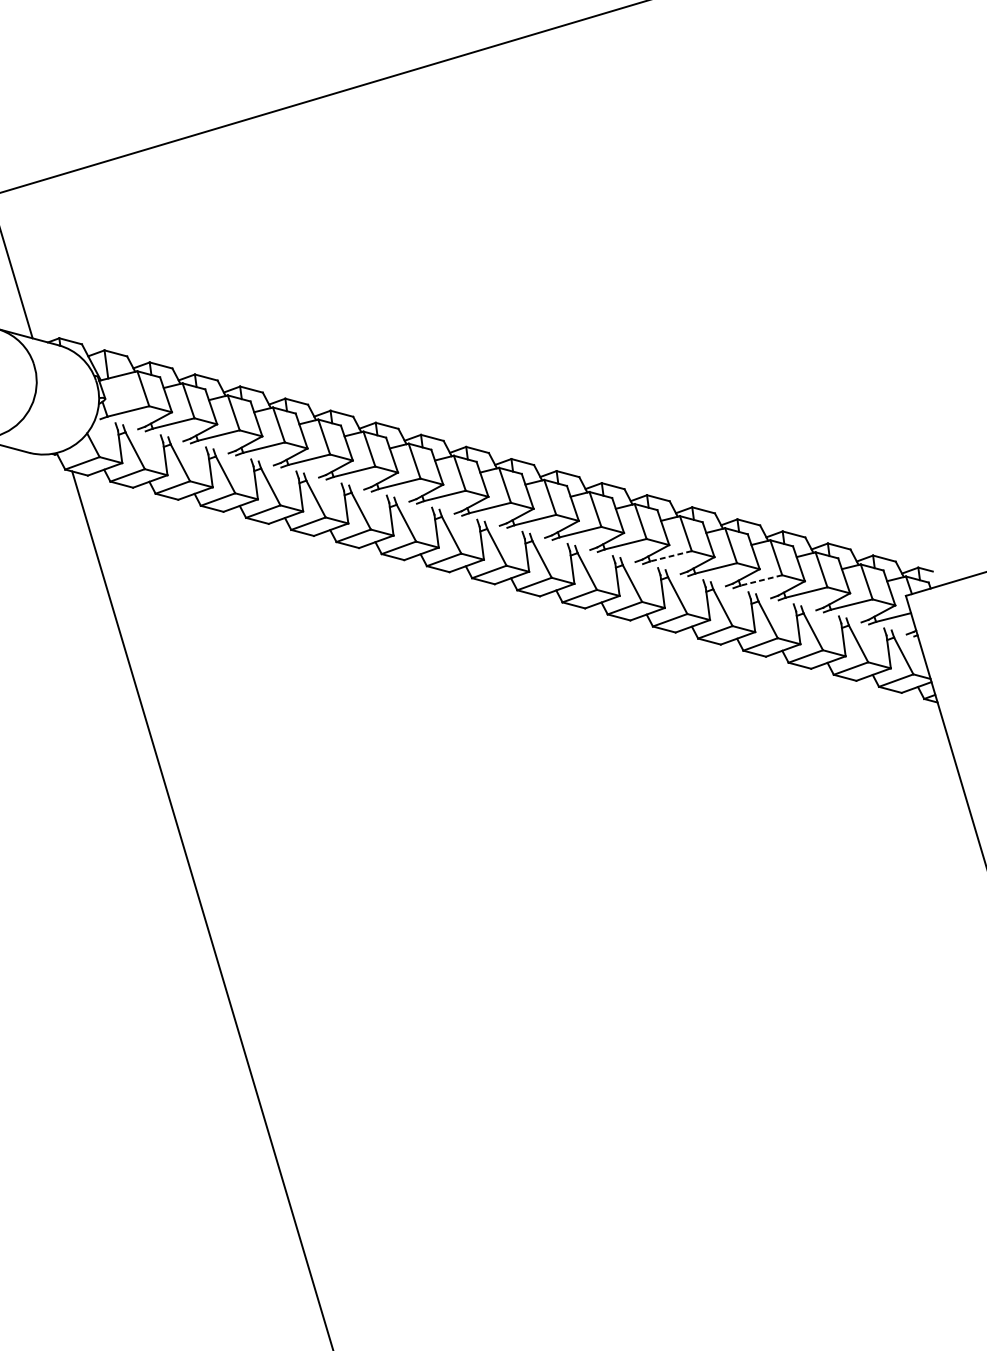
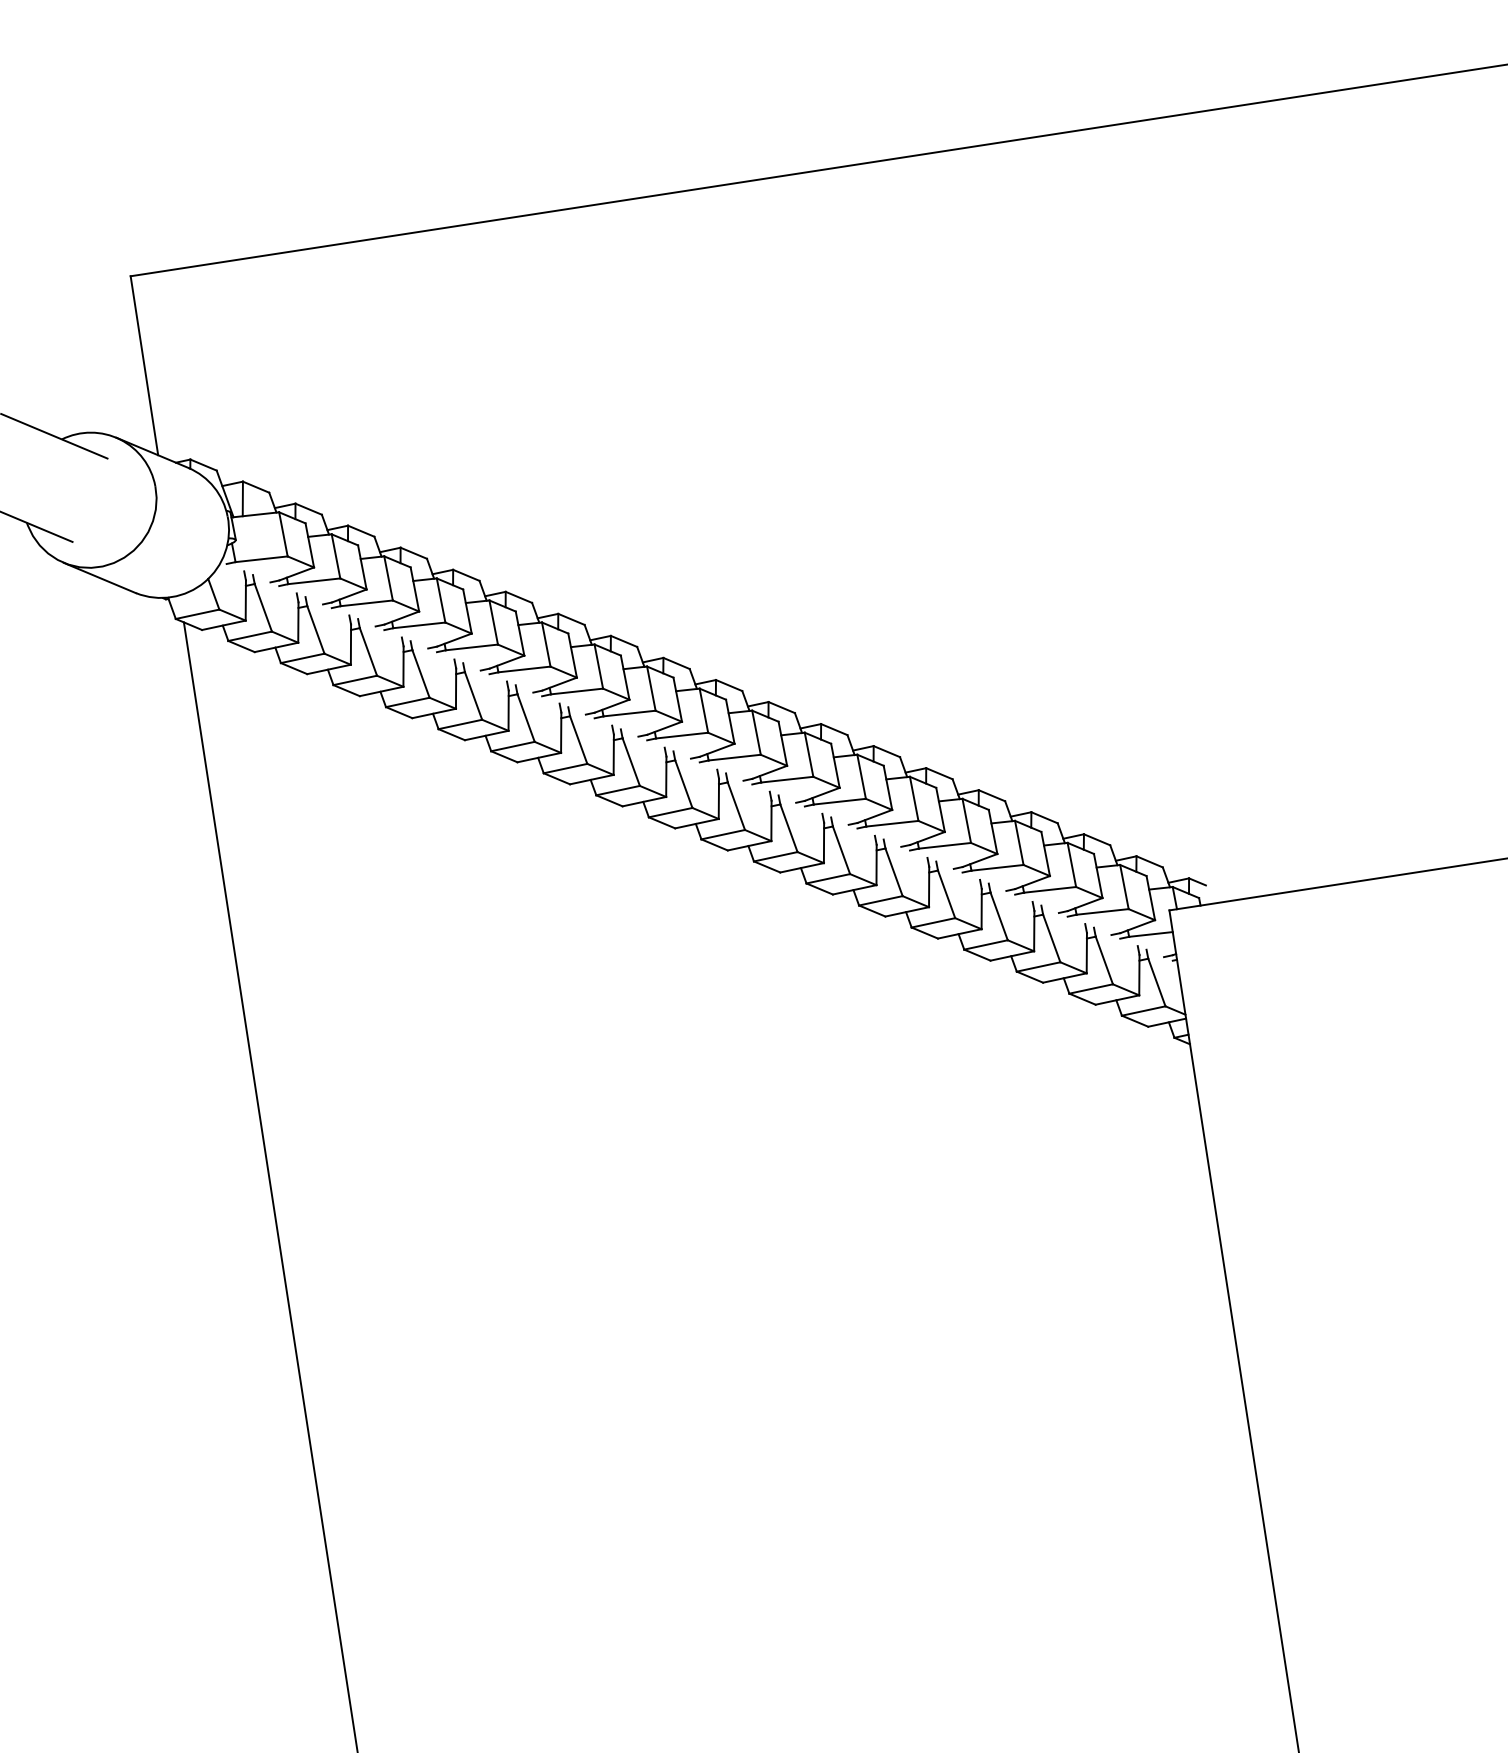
line: (670, 556) -> (891, 823), dashed -> solid
line: (761, 580) -> (997, 867), dashed -> solid

